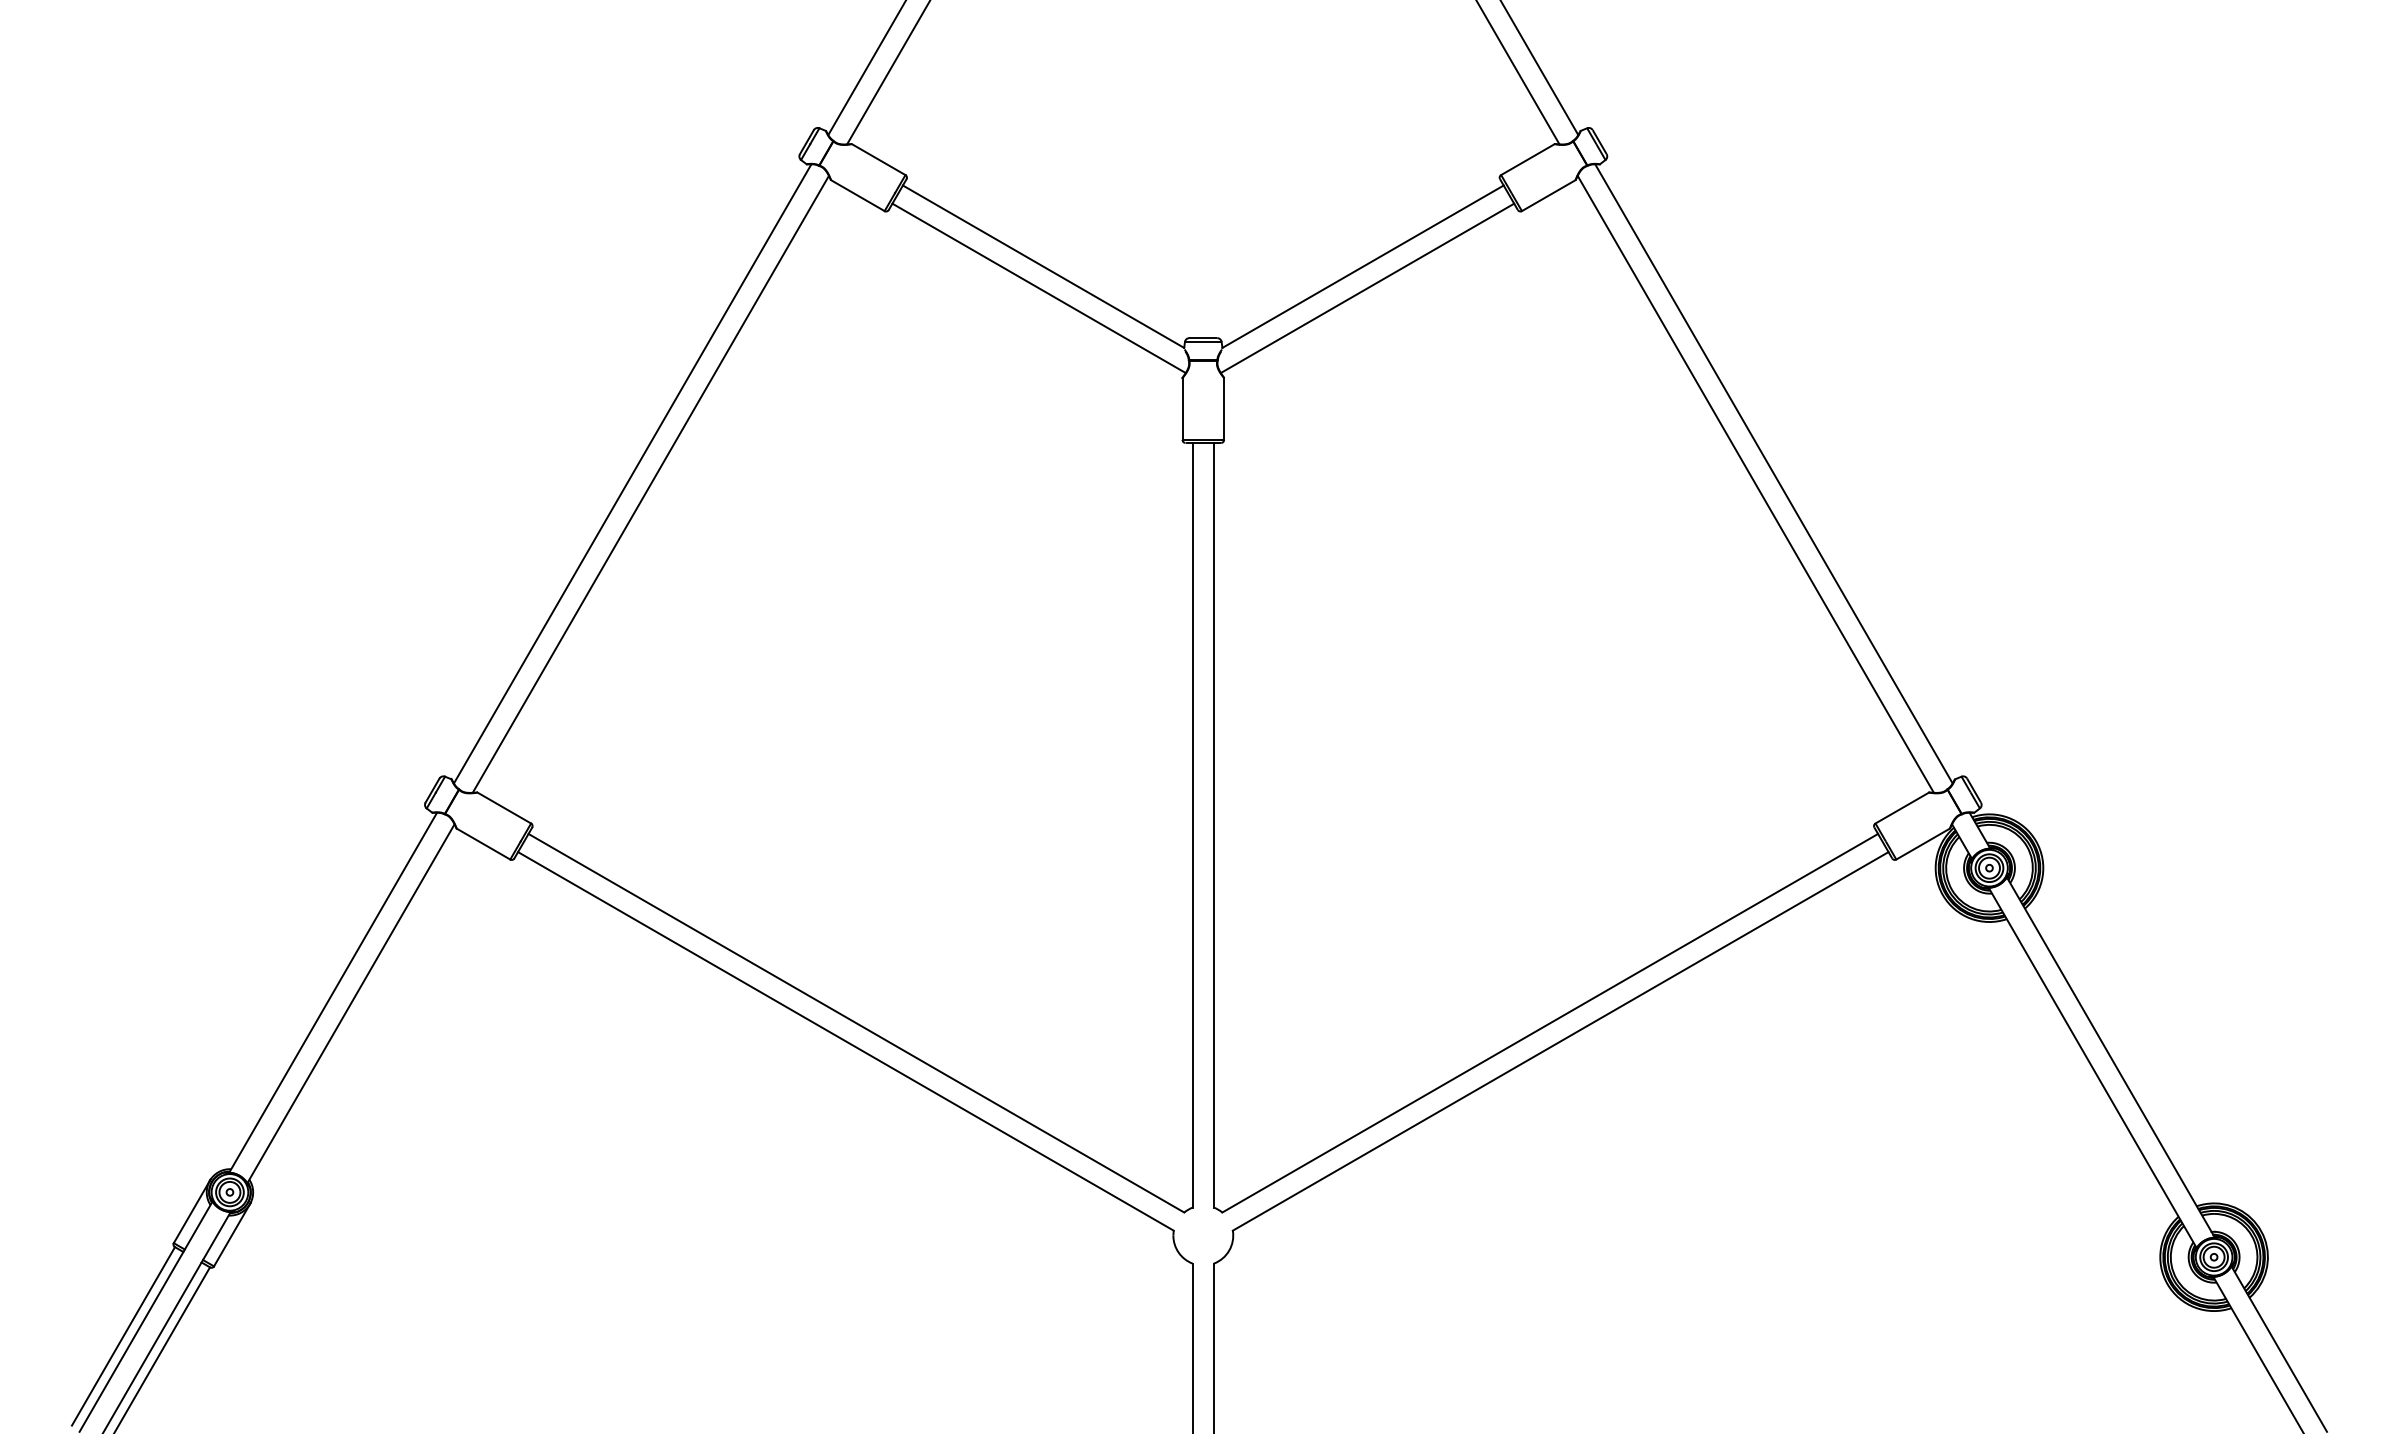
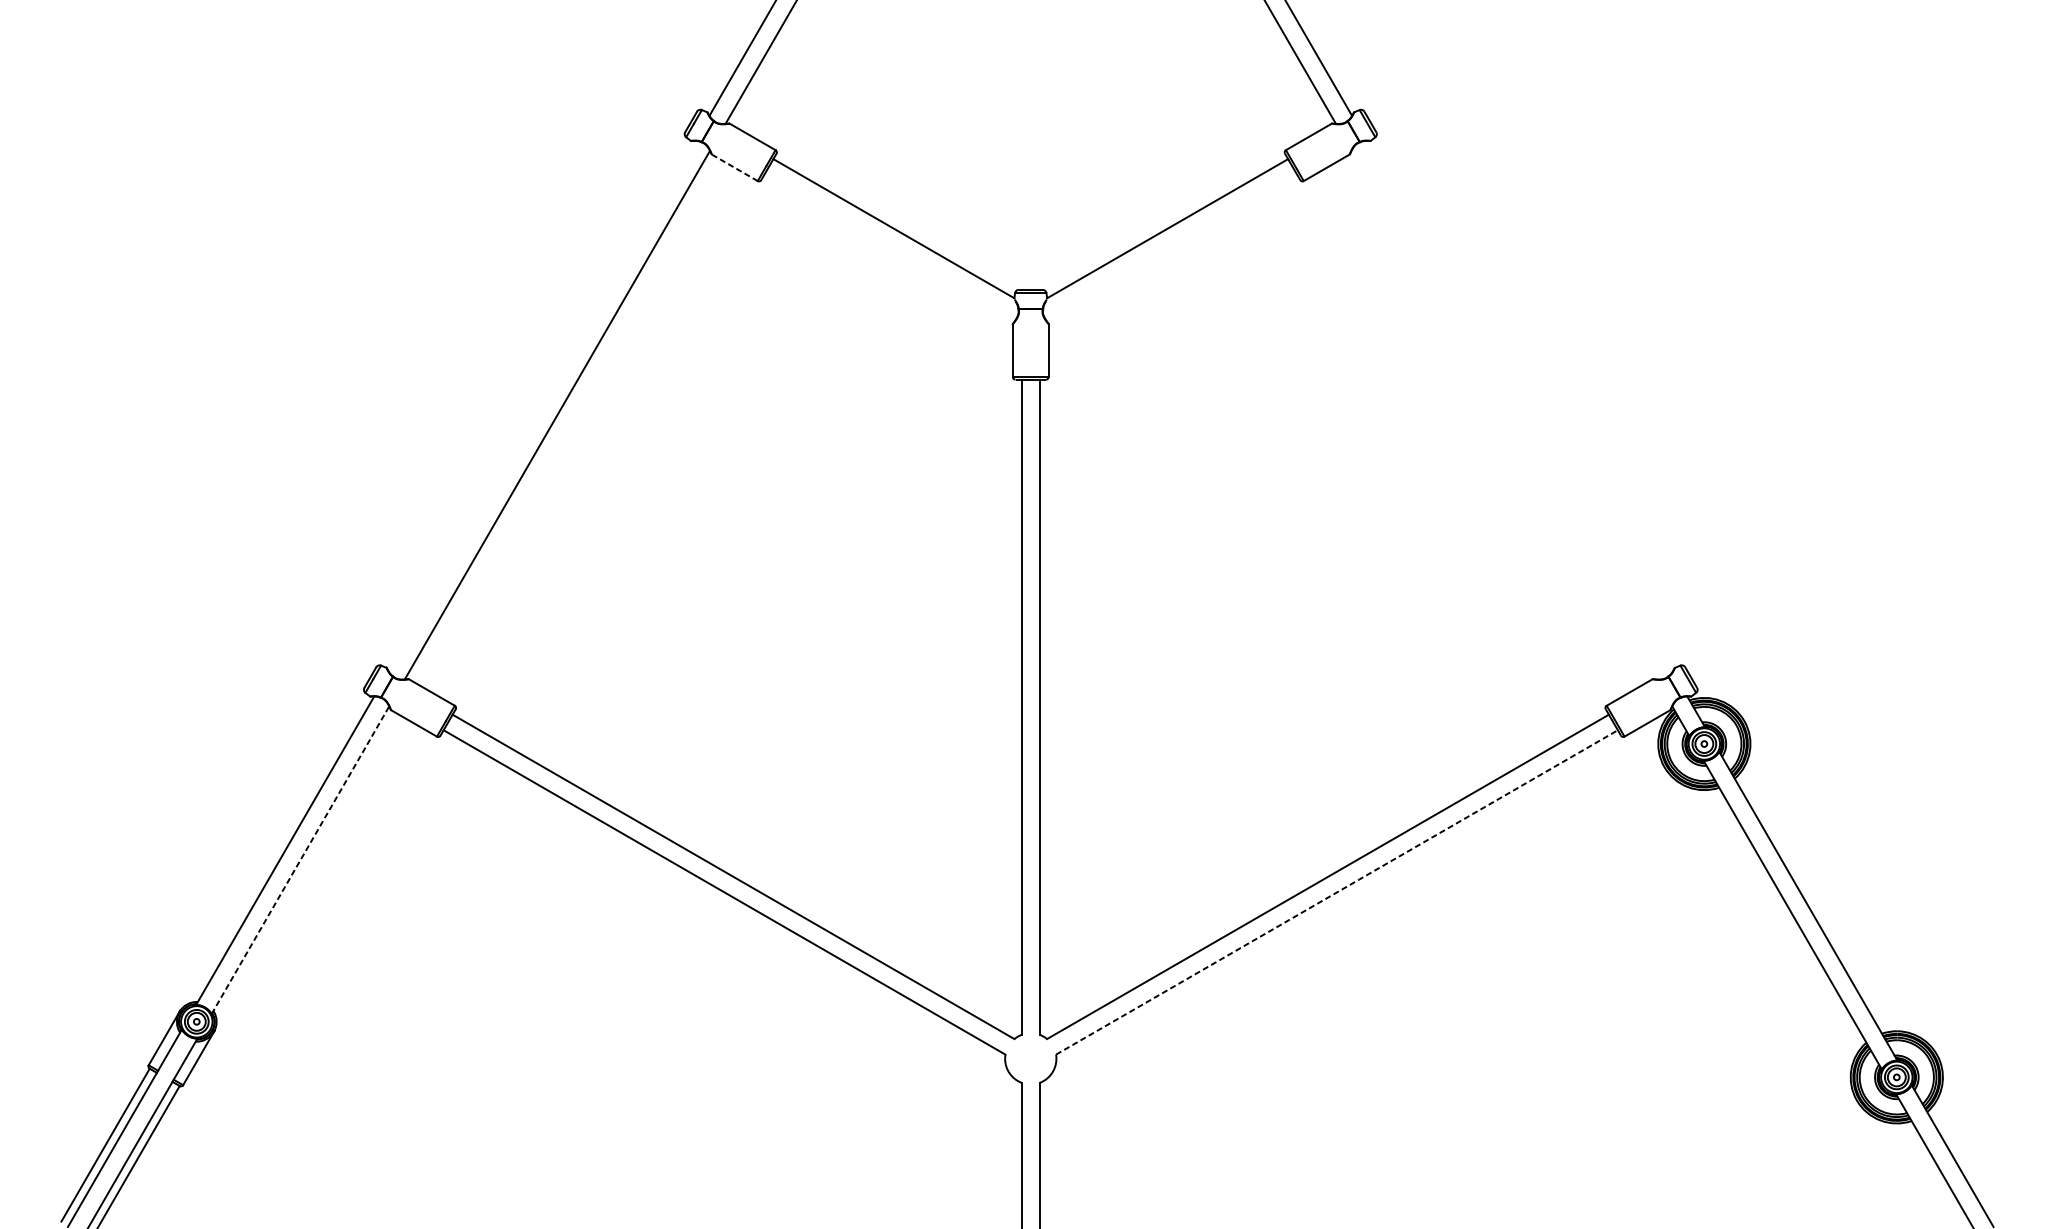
line: (857, 195) -> (734, 167), solid -> dashed
line: (1038, 288) -> (889, 247), removed
line: (1367, 288) -> (1171, 247), removed
line: (632, 473) -> (541, 405), removed
line: (1773, 473) -> (1519, 405), removed
line: (1755, 483) -> (1503, 414), removed
line: (351, 1003) -> (300, 859), solid -> dashed
line: (1560, 1041) -> (1336, 892), solid -> dashed

